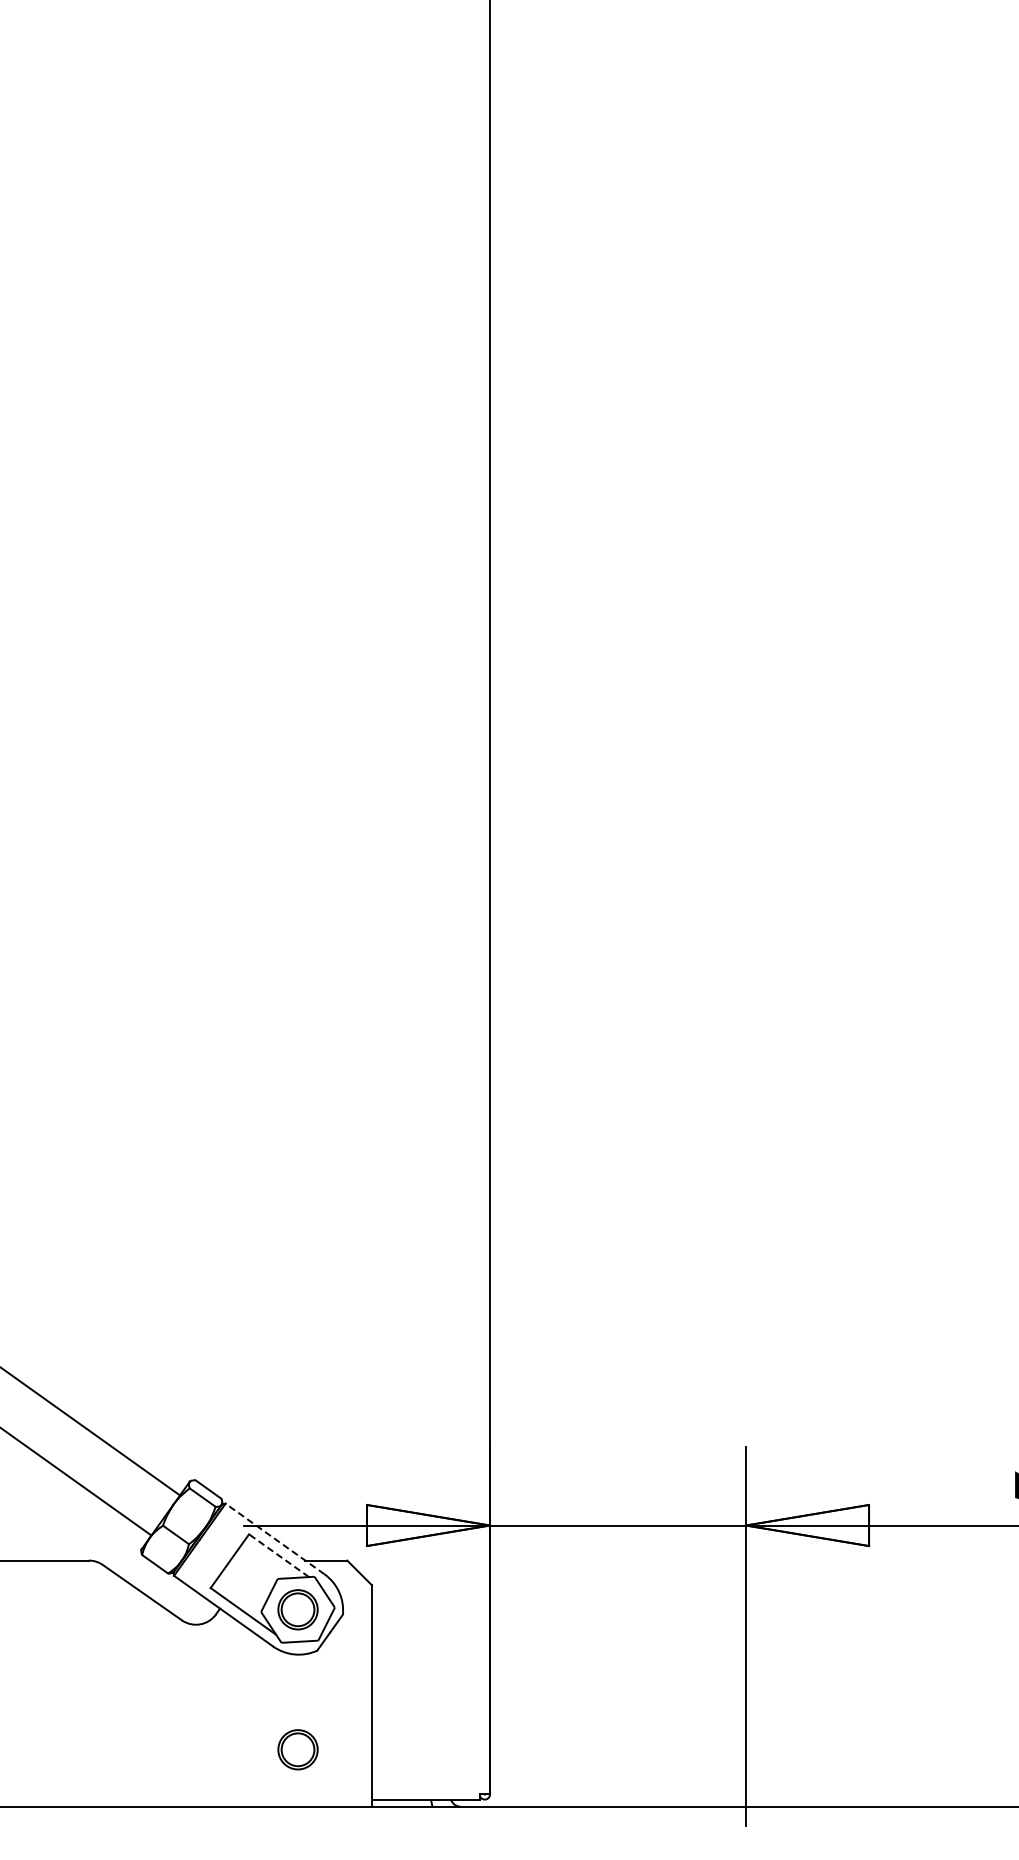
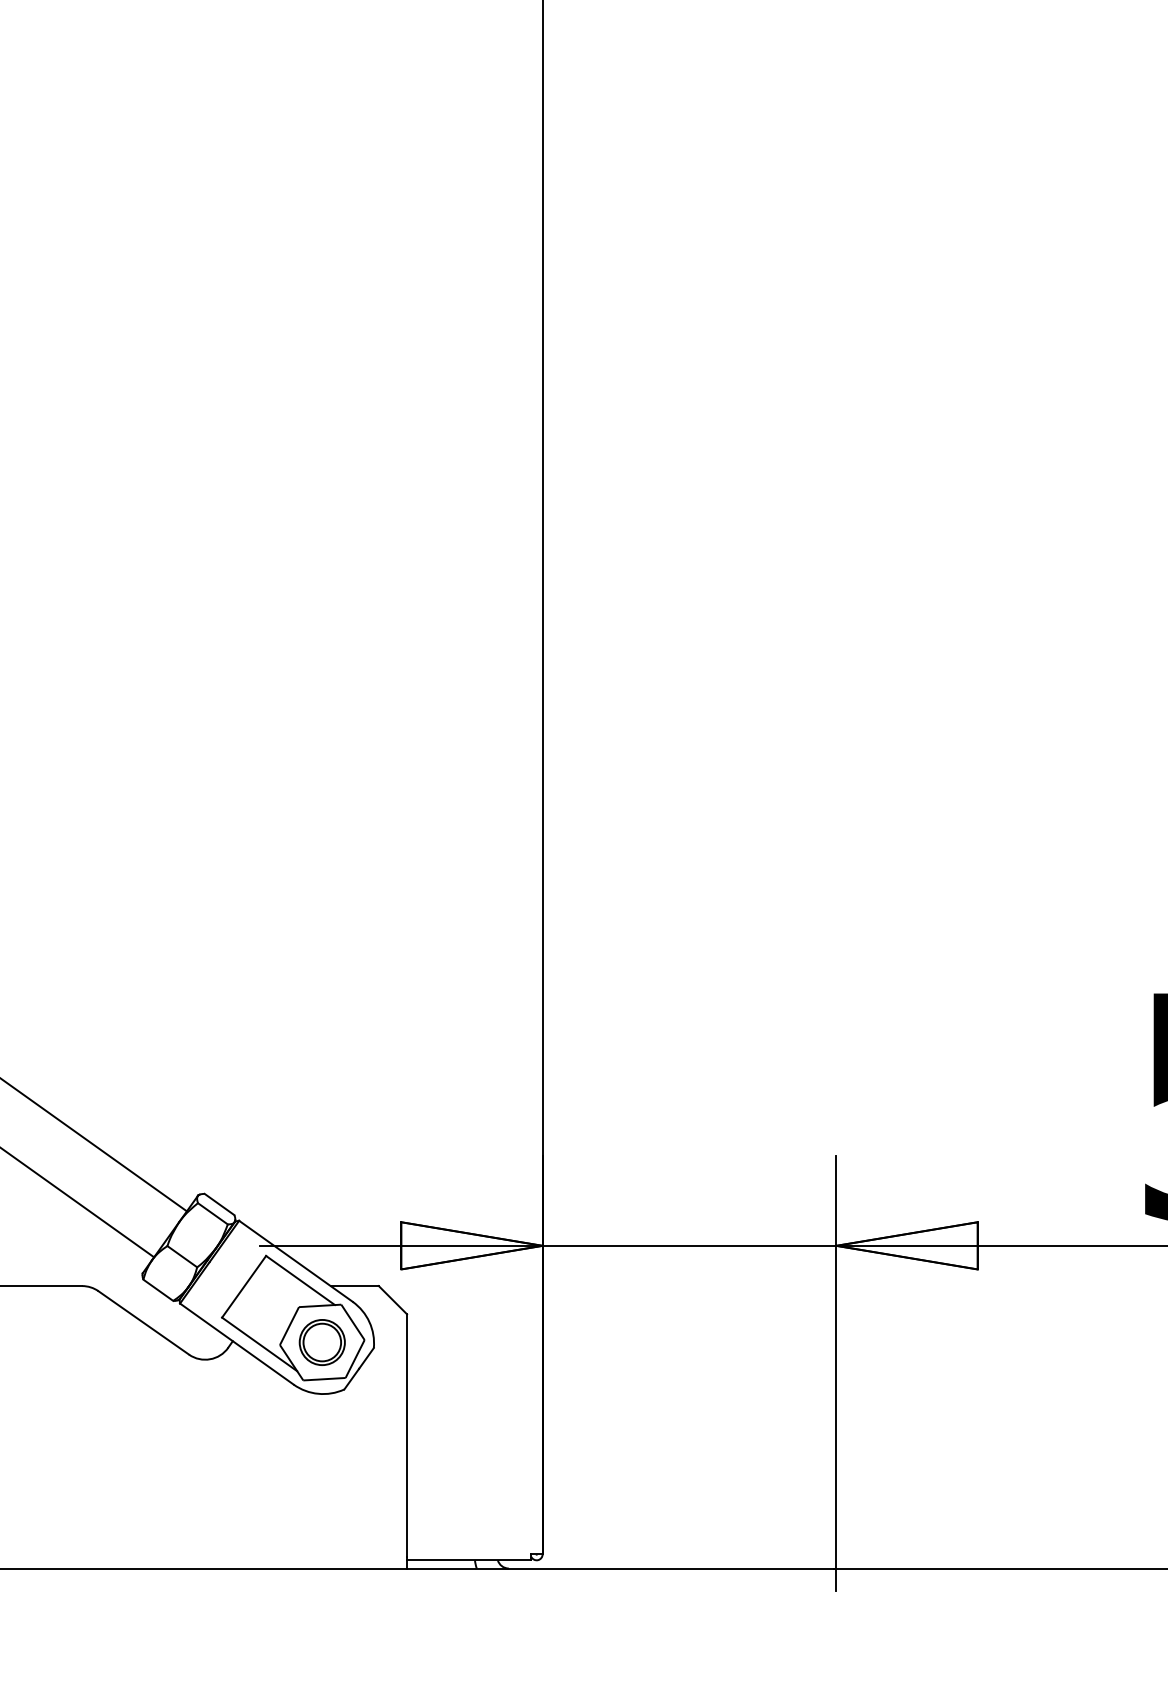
line: (275, 1539) -> (296, 1261), dashed -> solid
line: (279, 1555) -> (301, 1280), dashed -> solid
part: (297, 1749) -> (321, 1502), removed

